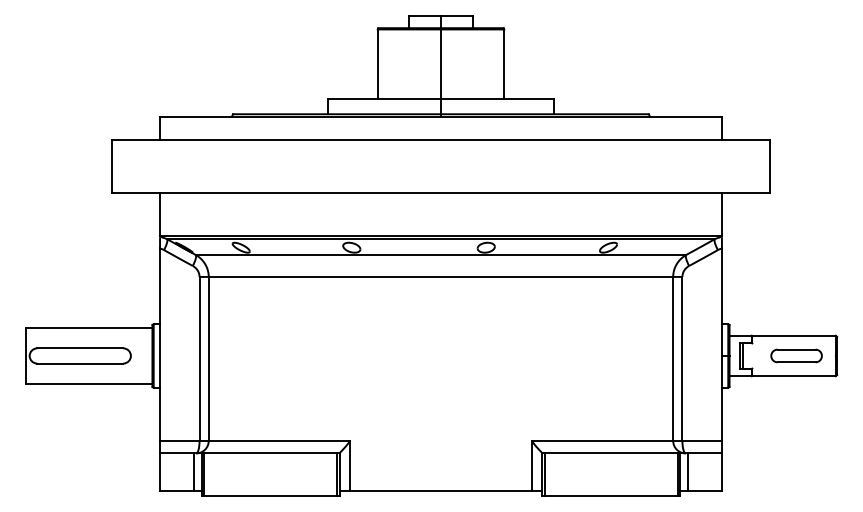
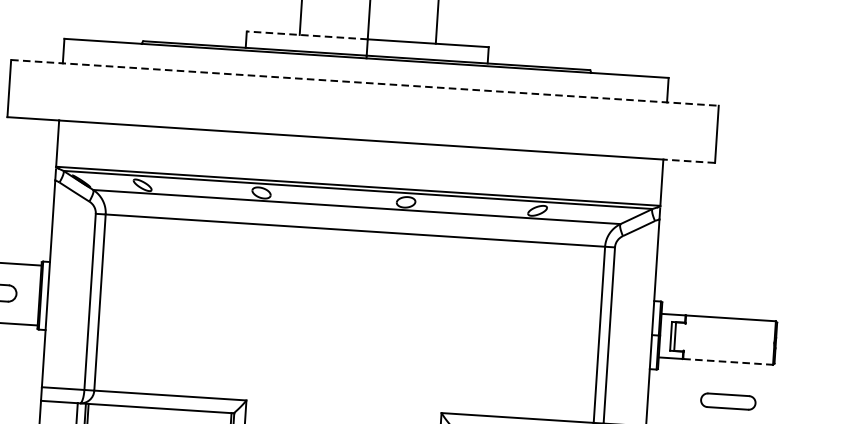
line: (384, 99) -> (307, 35), solid -> dashed
line: (441, 139) -> (365, 82), solid -> dashed
line: (745, 192) -> (688, 160), solid -> dashed
part: (796, 355) -> (728, 401), moved
line: (794, 376) -> (728, 362), solid -> dashed

